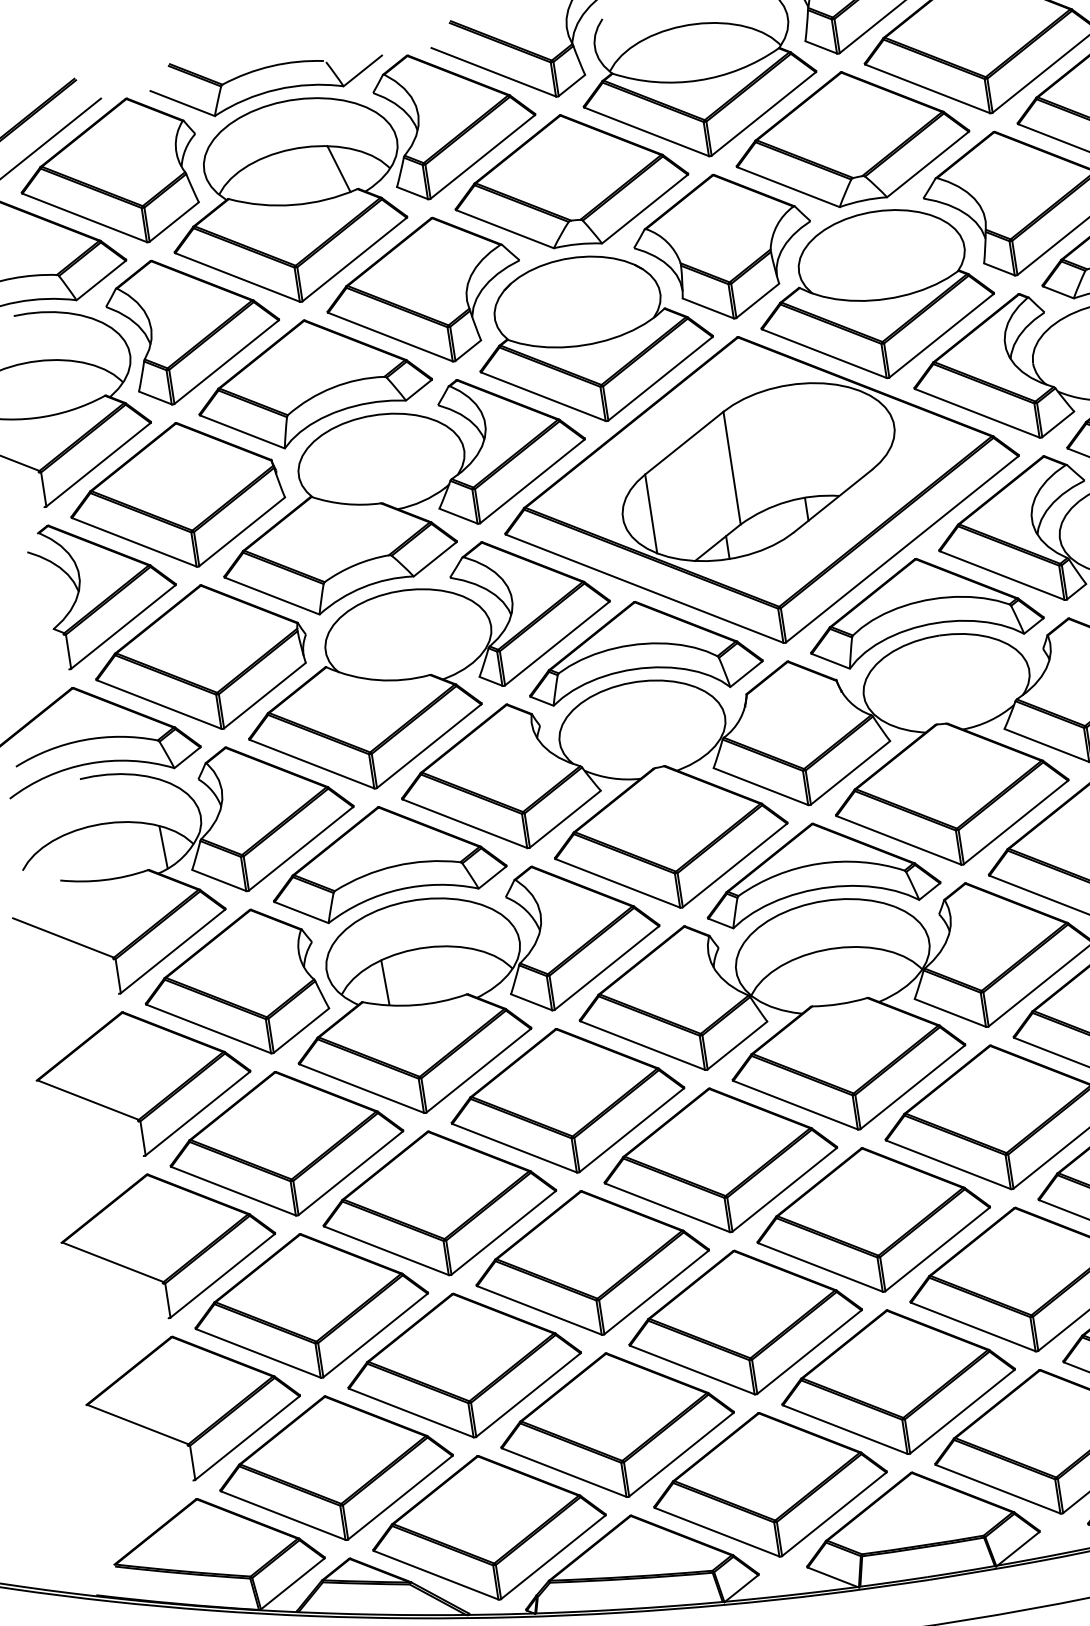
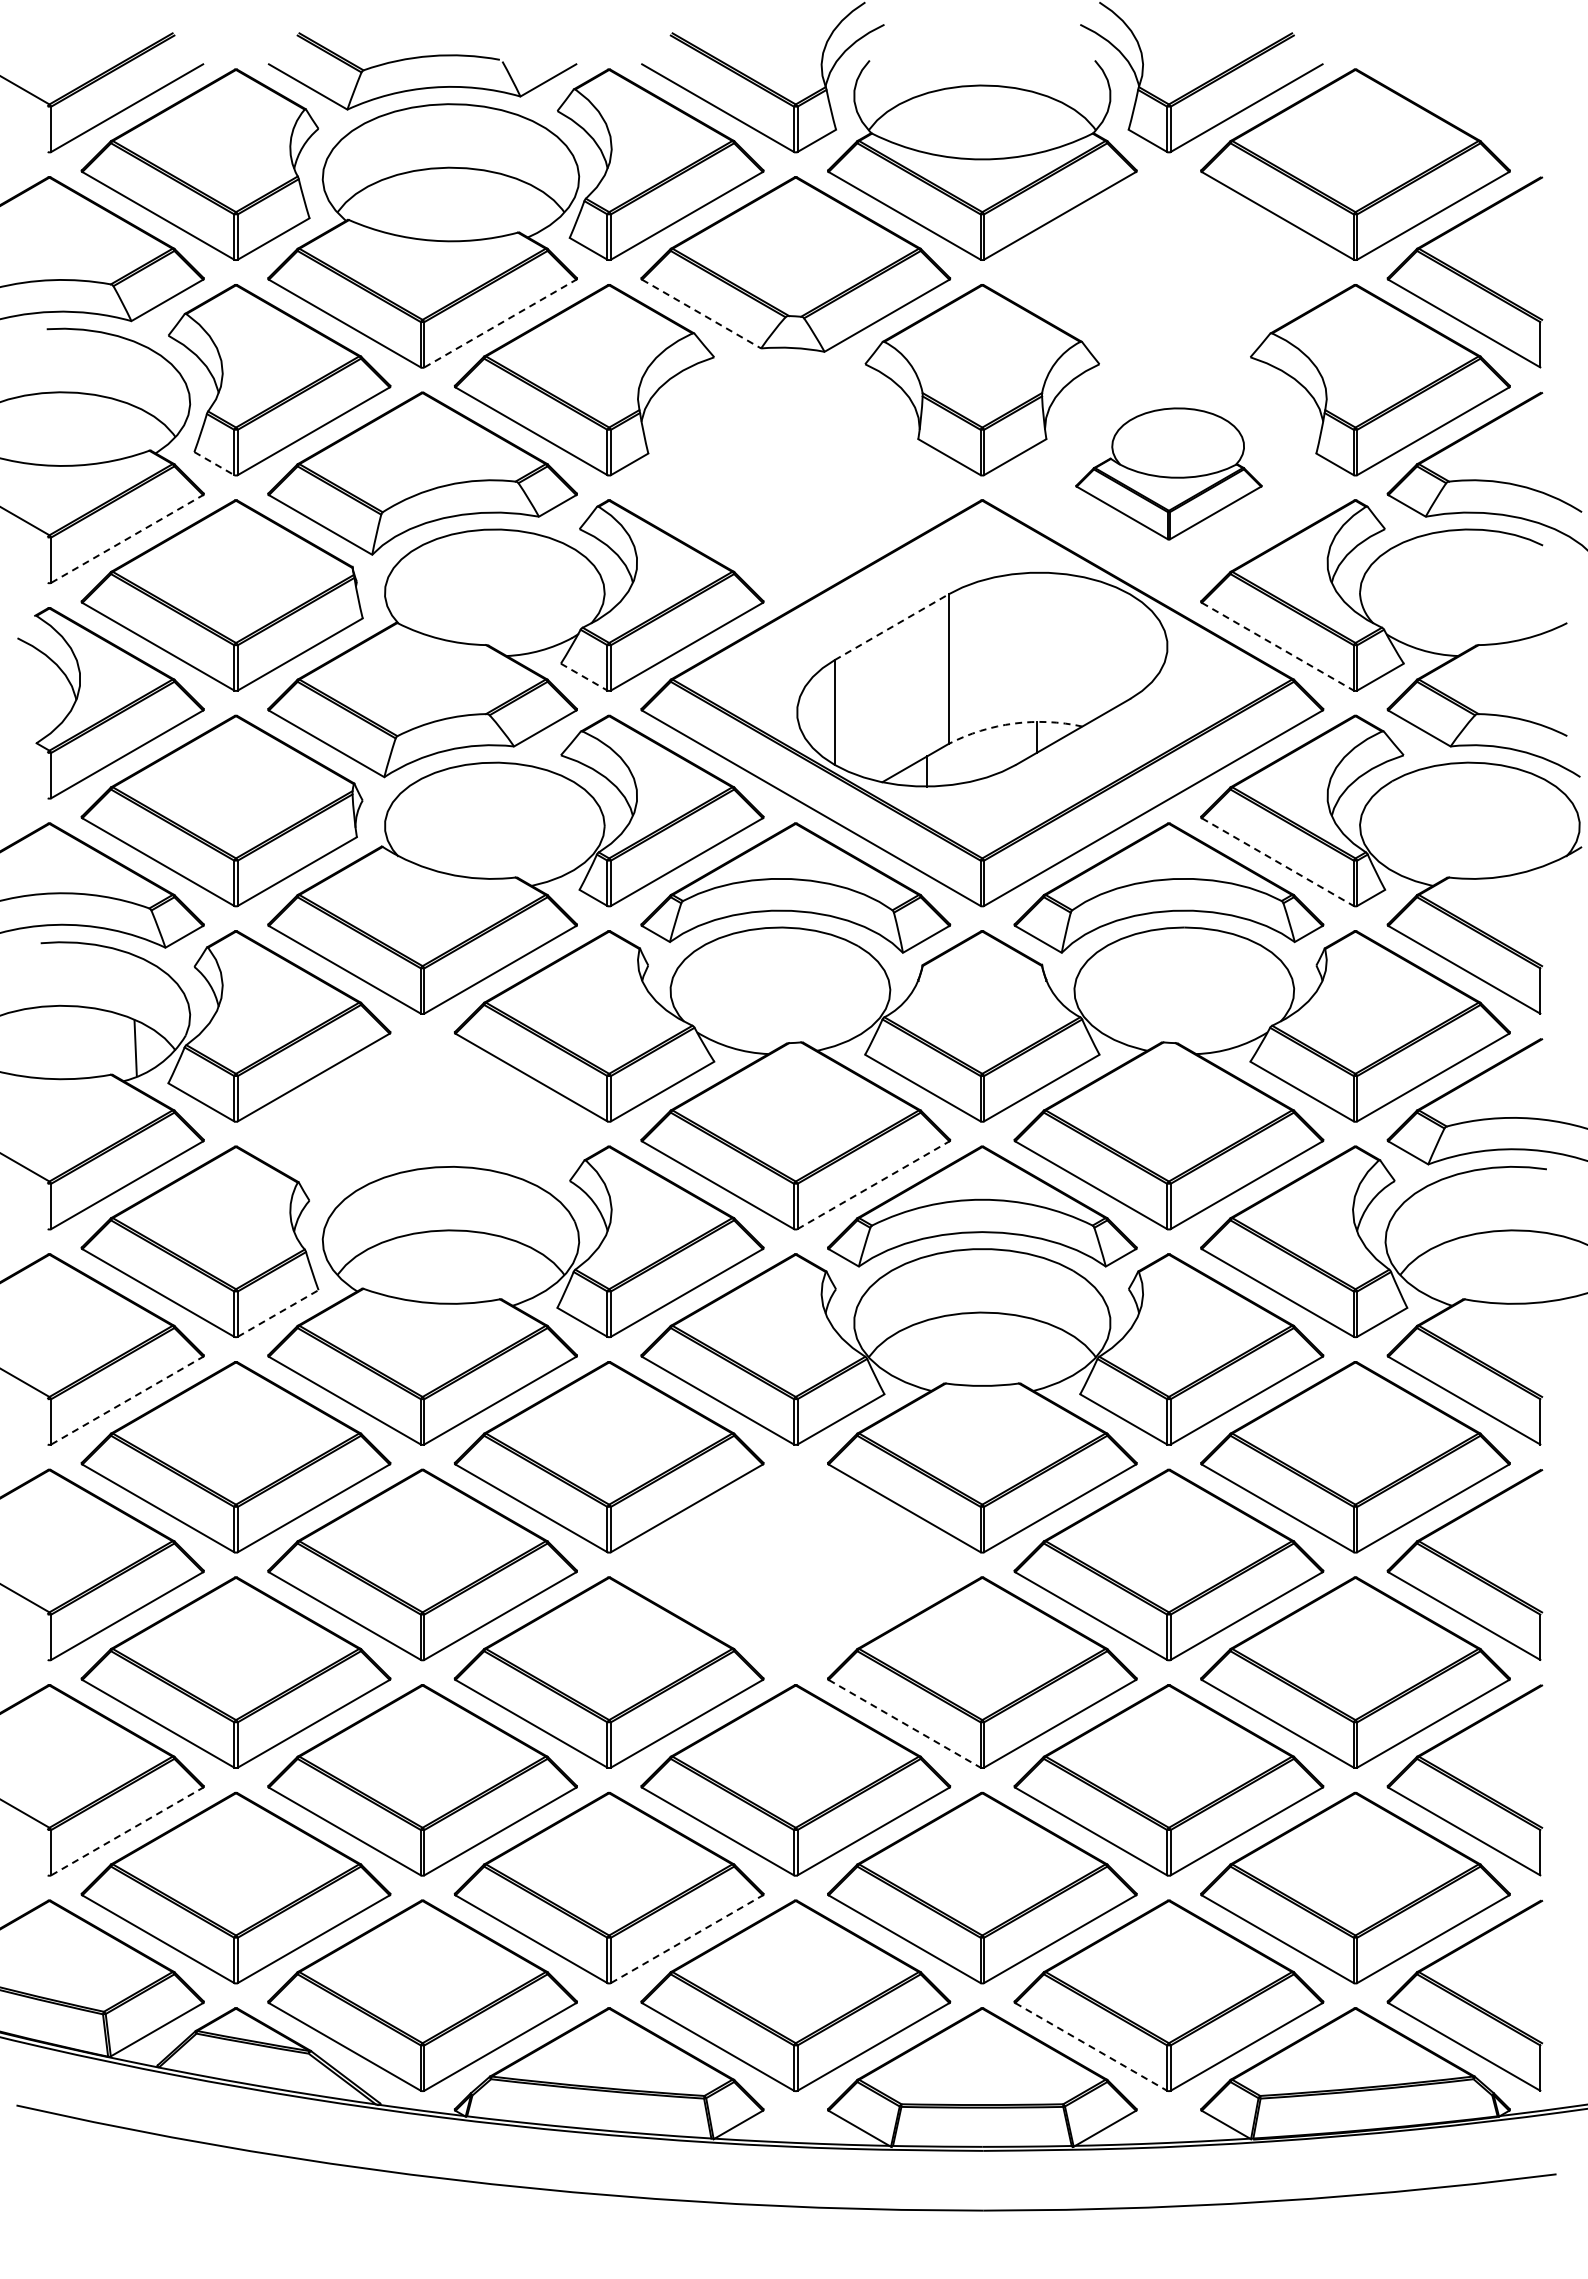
part: (850, 138) -> (1168, 264), removed
line: (338, 168) -> (497, 202), removed
line: (505, 229) -> (701, 314), solid -> dashed
line: (354, 259) -> (500, 323), solid -> dashed
part: (875, 295) -> (1168, 473), size x0.6
part: (594, 338) -> (795, 473), removed
line: (155, 397) -> (214, 463), solid -> dashed
line: (977, 413) -> (1277, 646), solid -> dashed
line: (684, 443) -> (891, 627), solid -> dashed
line: (98, 464) -> (127, 538), solid -> dashed
arc: (787, 501) -> (1014, 723), solid -> dashed
line: (458, 516) -> (584, 677), solid -> dashed
line: (1001, 575) -> (1277, 862), solid -> dashed
part: (386, 860) -> (422, 1109), removed
line: (734, 865) -> (873, 1185), solid -> dashed
line: (385, 982) -> (396, 1267), removed
line: (301, 1030) -> (278, 1313), solid -> dashed
line: (197, 1113) -> (127, 1400), solid -> dashed
part: (719, 1160) -> (795, 1564), removed
line: (820, 1267) -> (904, 1723), solid -> dashed
line: (247, 1438) -> (127, 1831), solid -> dashed
line: (681, 1454) -> (686, 1939), solid -> dashed
line: (998, 1488) -> (1091, 2046), solid -> dashed

